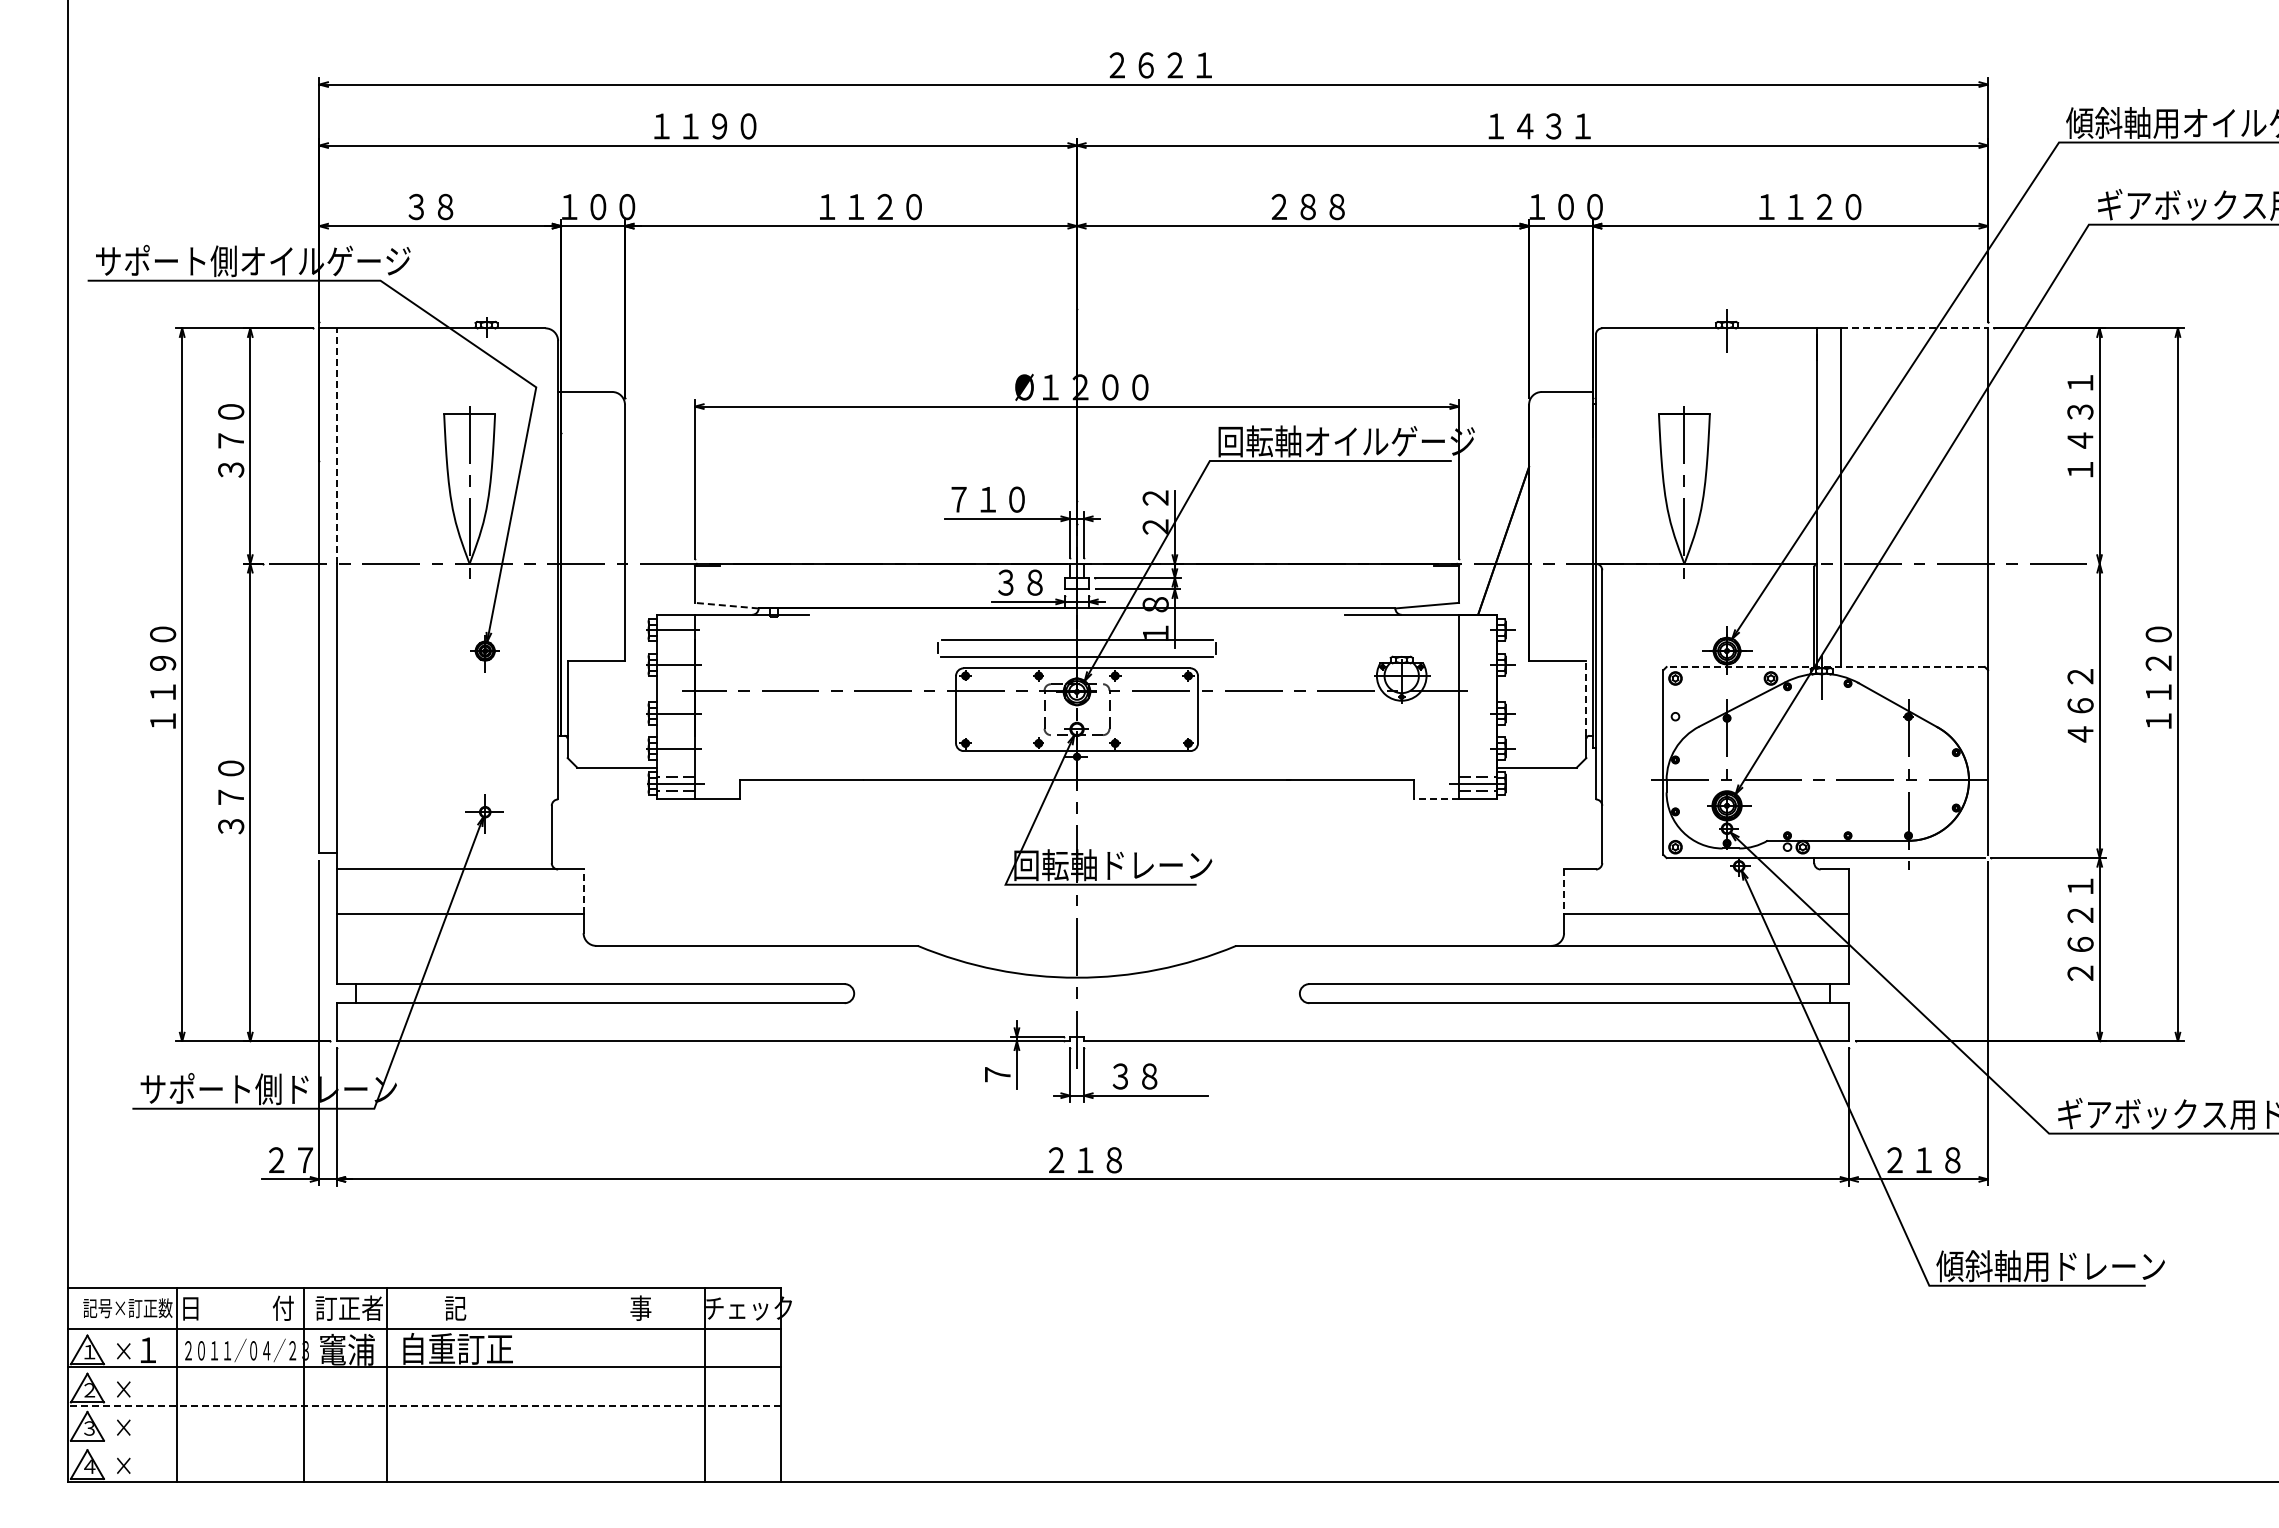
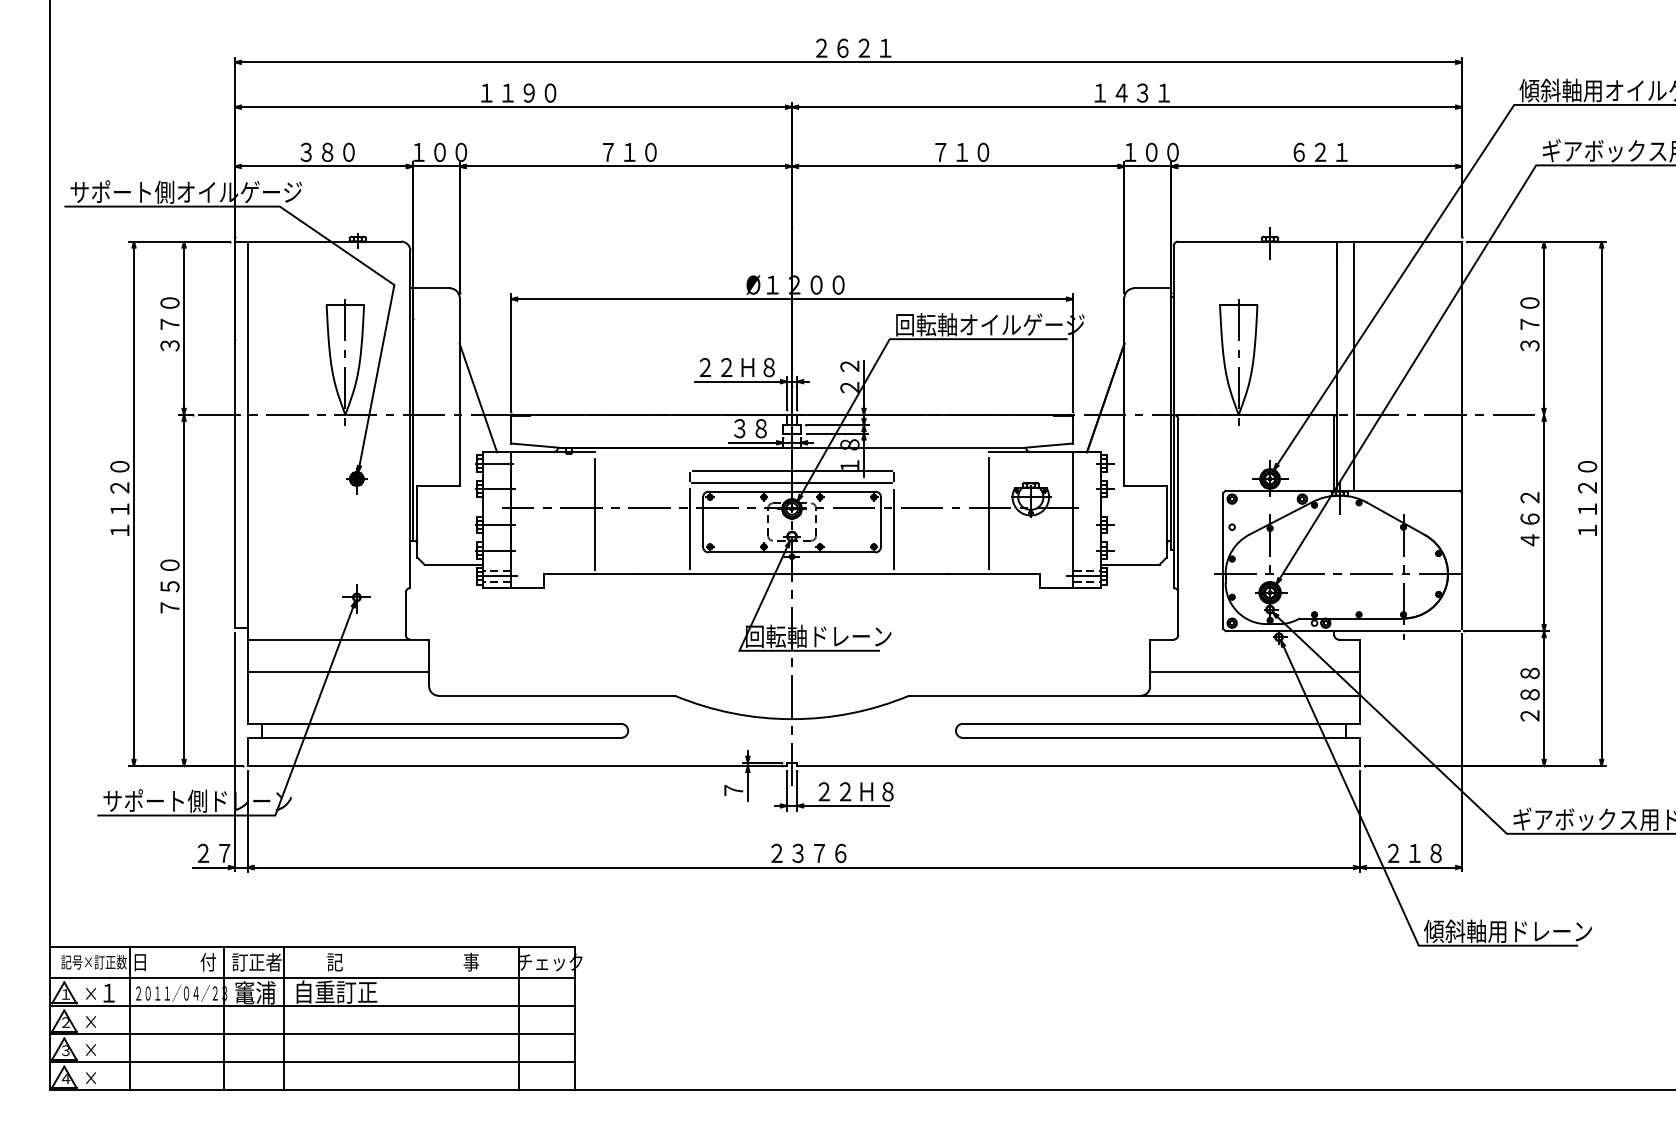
text: (1307, 206) -> (961, 152), ２８８ -> ７１０
text: (1810, 206) -> (1331, 152), １１２０ -> ６２１
text: (474, 207) -> (348, 152), ３８ -> ３８０
text: (870, 207) -> (640, 152), １１２０ -> ７１０
line: (1914, 328) -> (1407, 241), dashed -> solid
text: (2080, 426) -> (1530, 313), １４３１ -> ３７０
line: (336, 446) -> (247, 328), dashed -> solid
text: (1002, 499) -> (737, 367), ７１０ -> ２２Ｈ８
line: (649, 540) -> (477, 397), added
line: (726, 605) -> (534, 445), dashed -> solid
text: (163, 662) -> (120, 487), １１９０ -> １１２０
line: (1825, 667) -> (1342, 491), dashed -> solid
line: (1586, 697) -> (1166, 513), dashed -> solid
line: (1344, 698) -> (988, 513), added
line: (809, 699) -> (595, 514), added
line: (938, 718) -> (690, 528), added
line: (1215, 719) -> (893, 529), added
line: (1436, 799) -> (1056, 588), dashed -> solid
text: (231, 811) -> (170, 596), ３７０ -> ７５０
line: (583, 891) -> (429, 655), dashed -> solid
line: (1564, 892) -> (1150, 656), dashed -> solid
text: (2080, 915) -> (1530, 673), ２６２１ -> ２８８
text: (1163, 1076) -> (855, 791), ３８ -> ２２Ｈ８
text: (1113, 1160) -> (818, 853), ２１８ -> ２３７６
line: (424, 1405) -> (312, 1033), dashed -> solid
line: (424, 1443) -> (312, 1061), added

